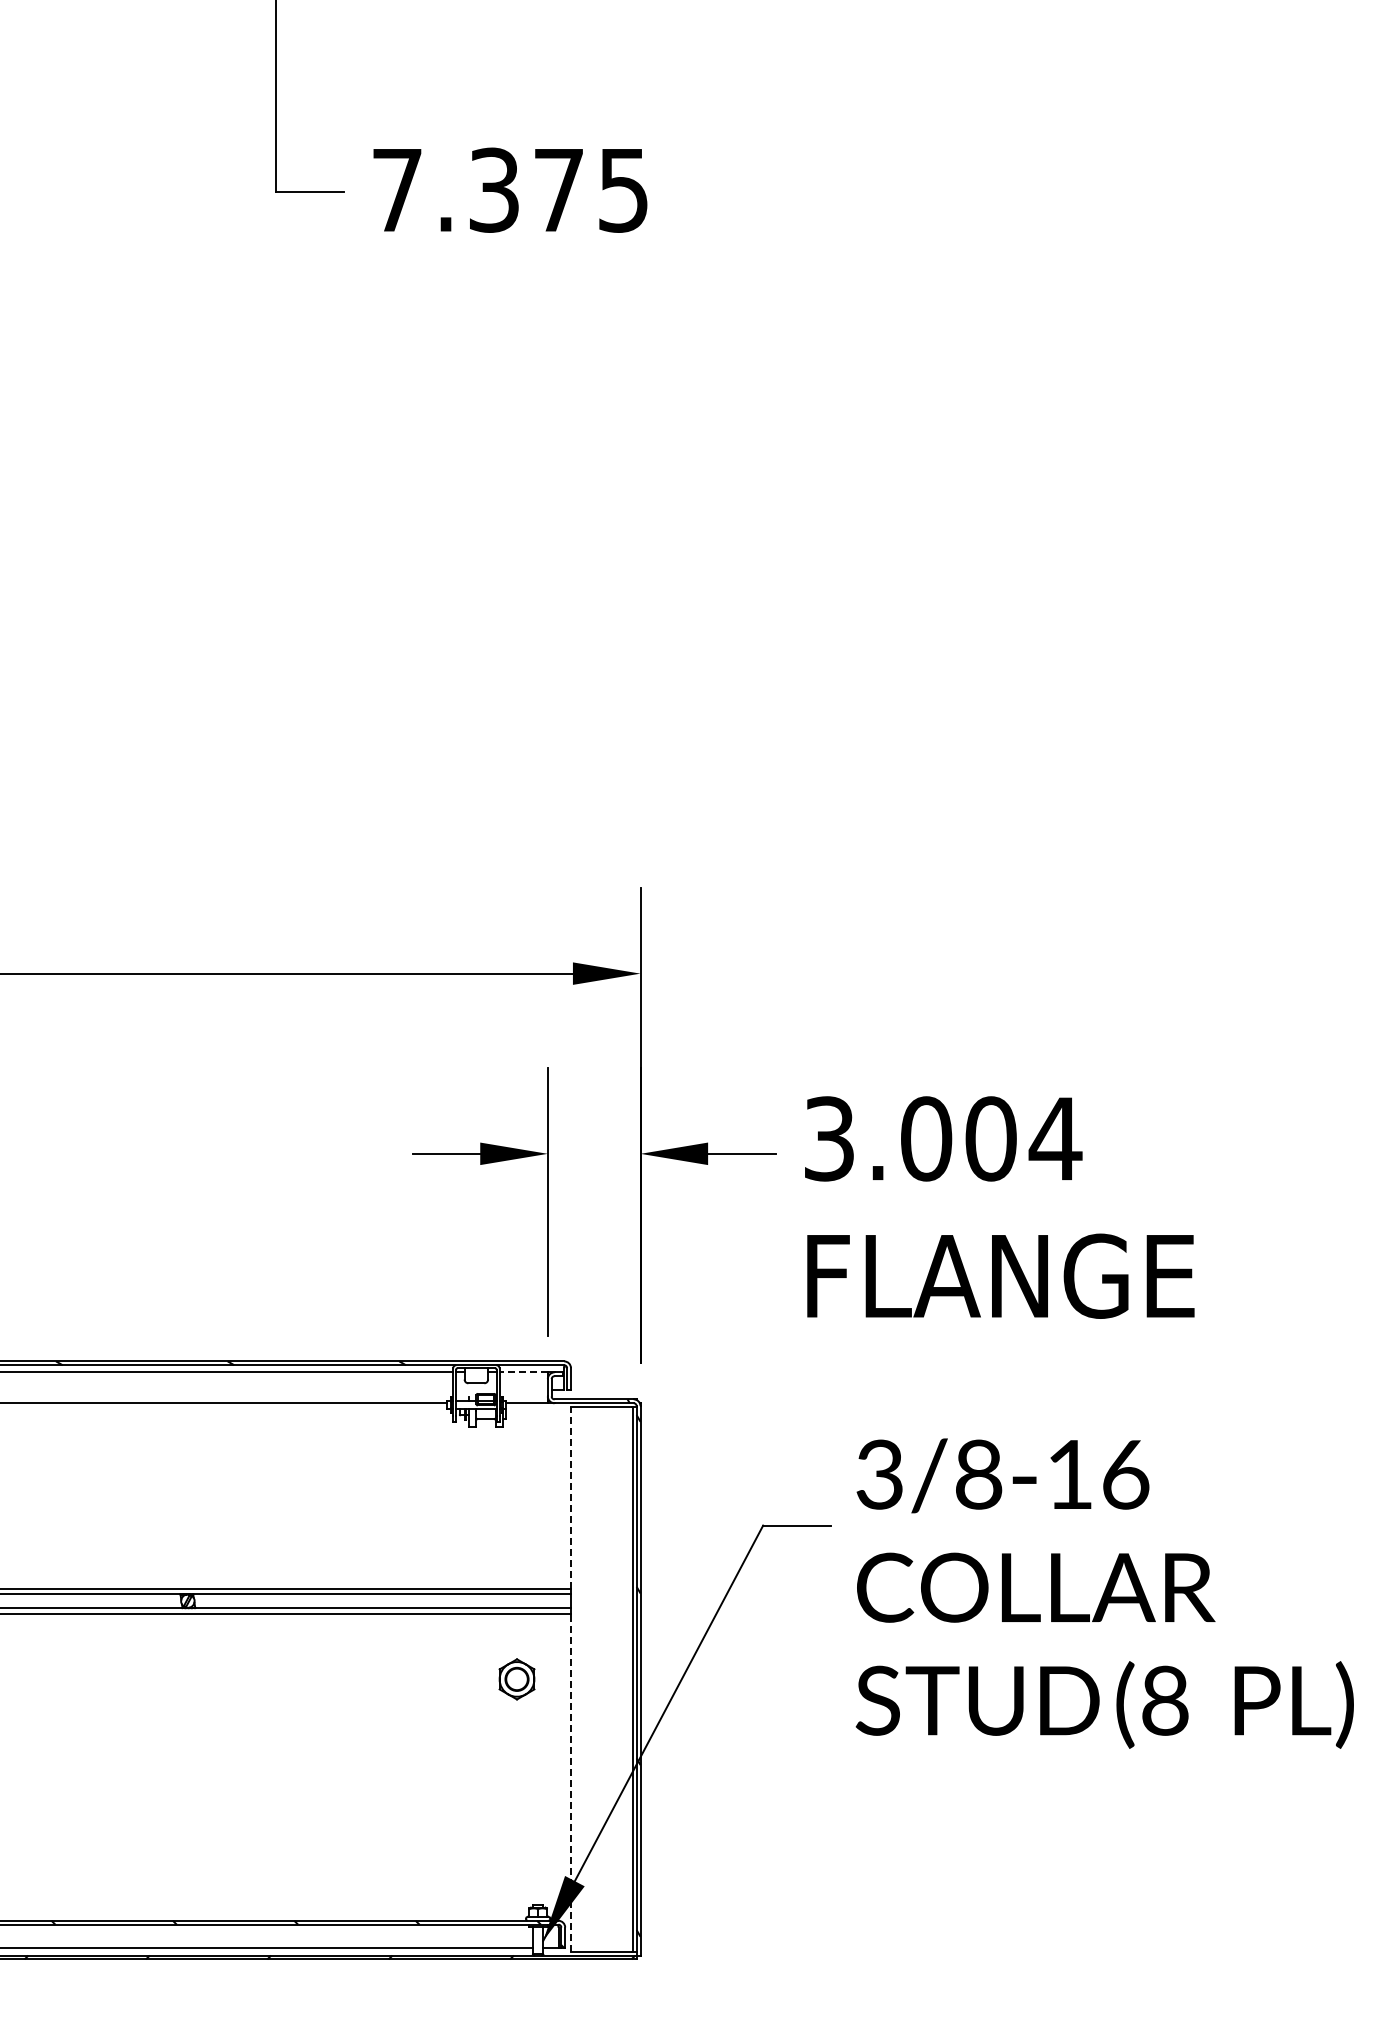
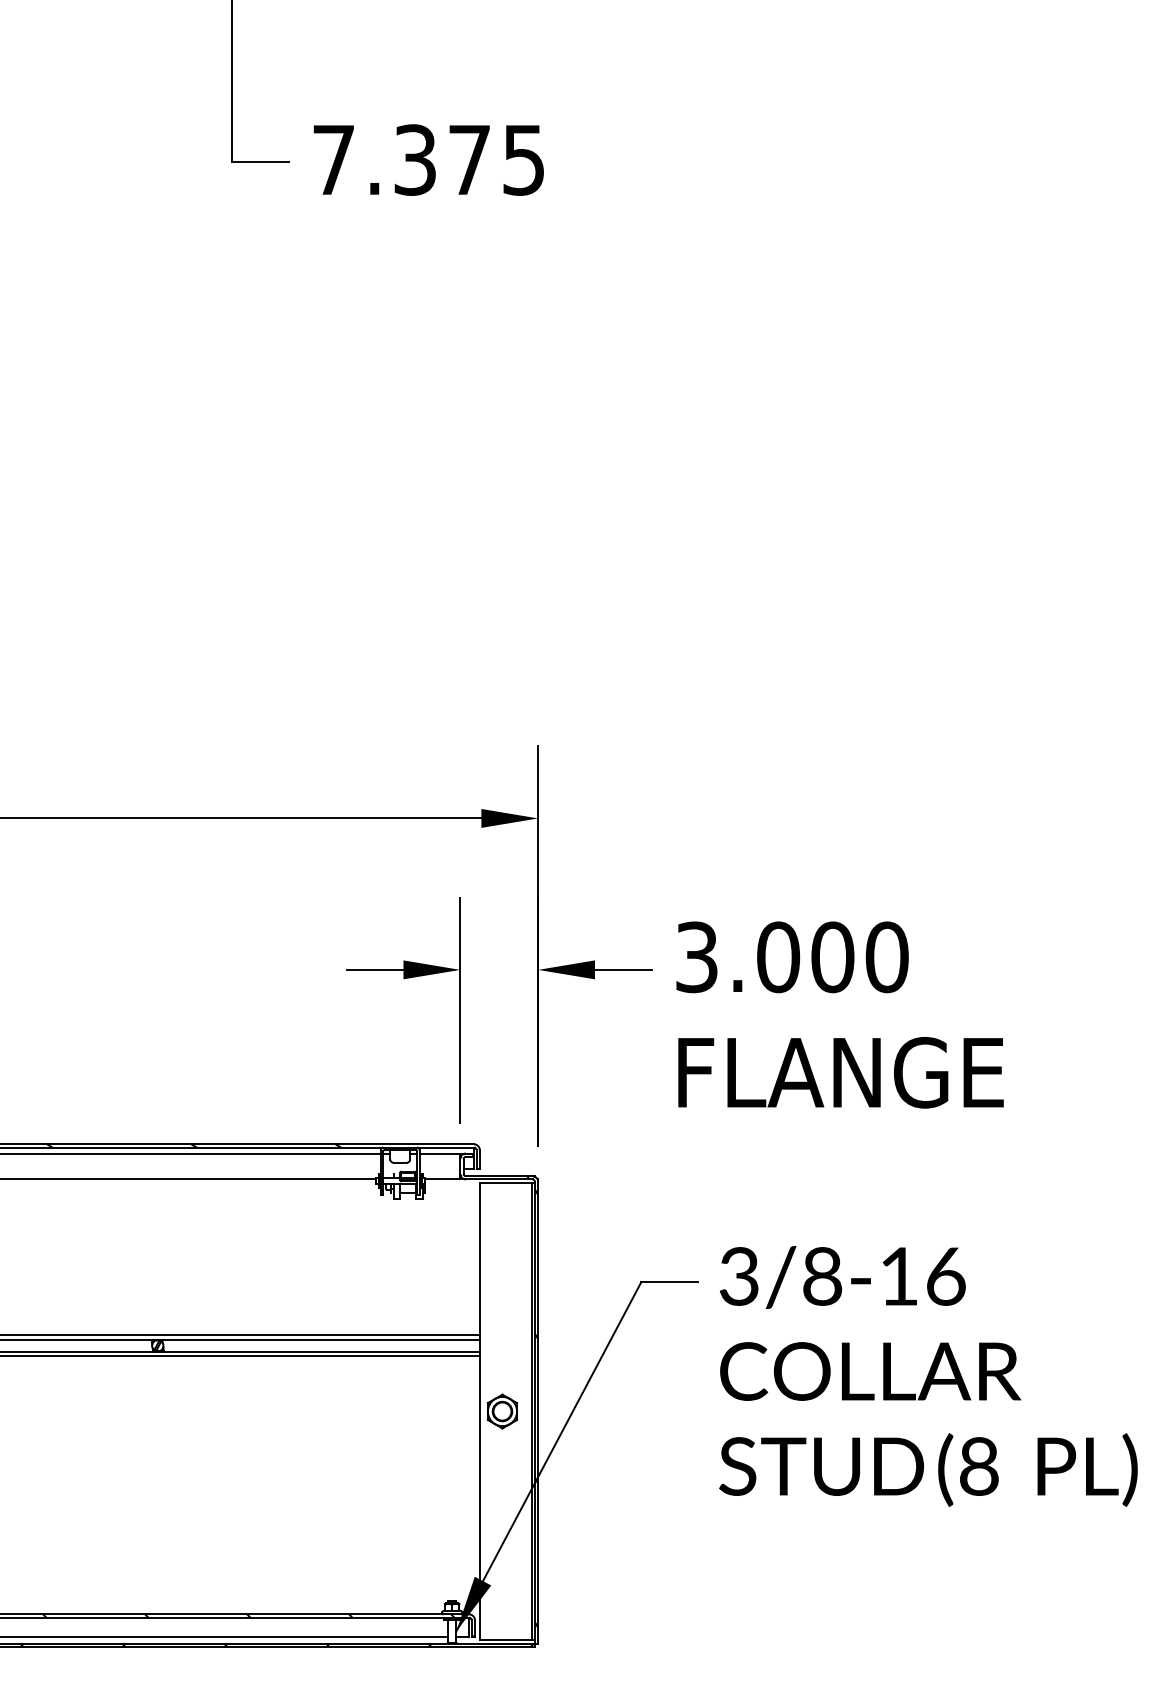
text: (1055, 1138) -> (886, 956), 3.004 -> 3.000
line: (523, 1372) -> (439, 1153), dashed -> solid
line: (571, 1497) -> (480, 1258), dashed -> solid
text: (1104, 1593) -> (928, 1376), moved
part: (516, 1679) -> (502, 1411), moved
line: (571, 1782) -> (480, 1498), dashed -> solid

